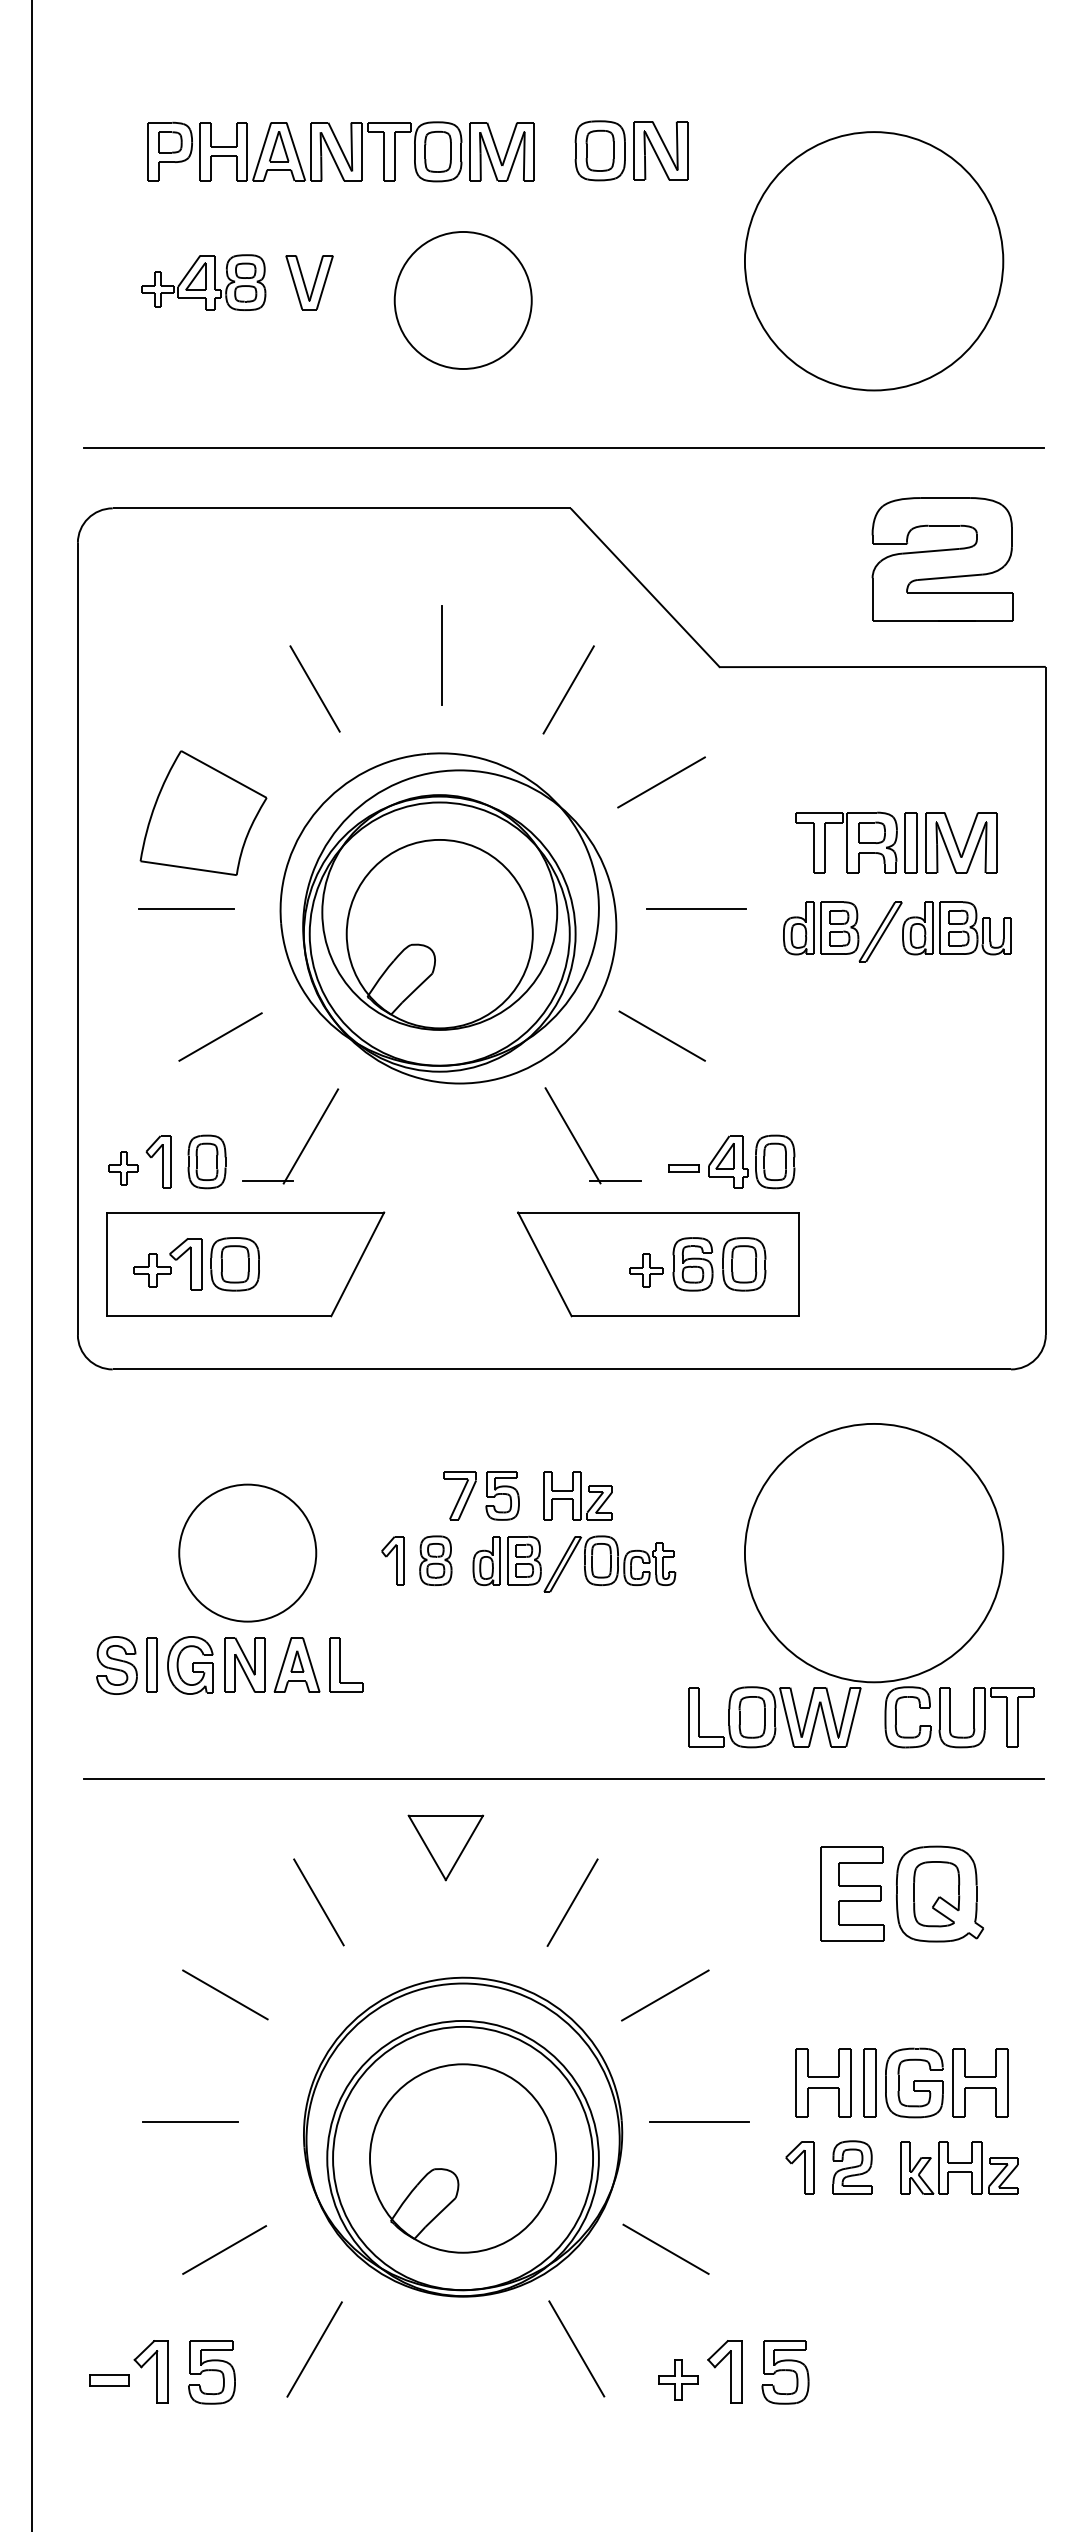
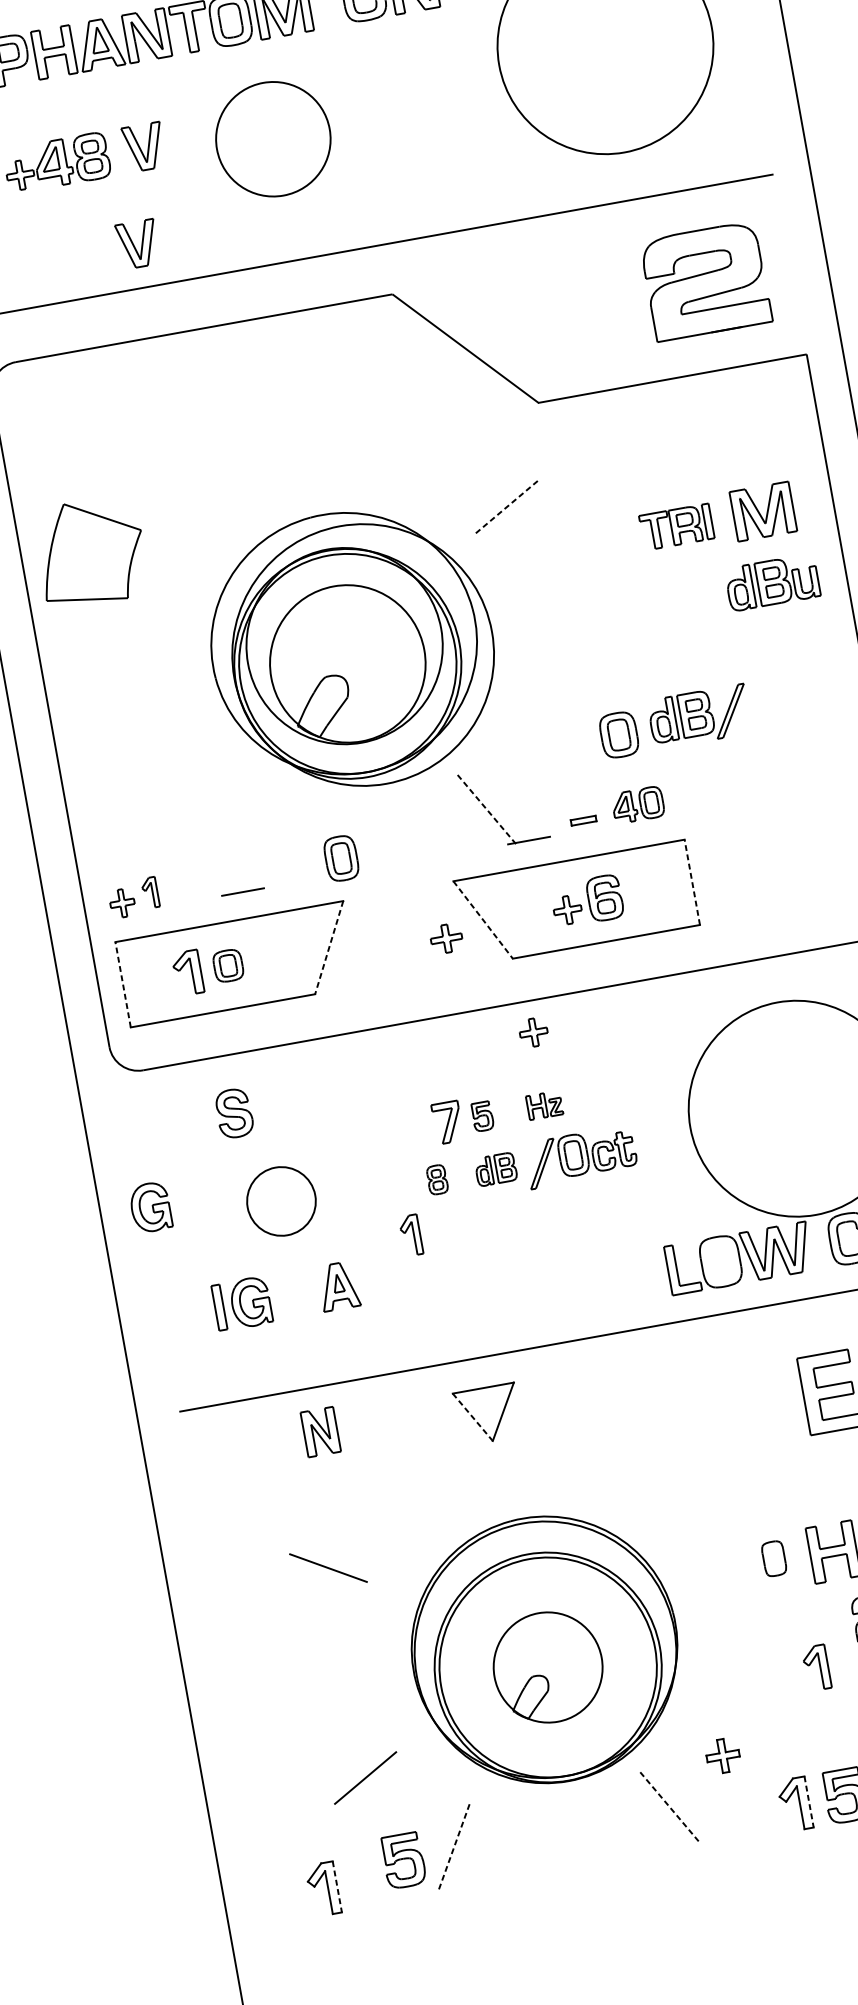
part: (281, 395) -> (137, 244), added
line: (442, 654) -> (308, 433), removed
line: (314, 688) -> (208, 480), removed
line: (568, 689) -> (417, 443), removed
line: (662, 782) -> (508, 506), solid -> dashed
part: (203, 812) -> (91, 551), moved
part: (856, 842) -> (677, 526), size x0.7
line: (186, 909) -> (135, 681), removed
line: (695, 909) -> (554, 605), removed
part: (842, 931) -> (699, 716), moved
line: (661, 1035) -> (545, 714), removed
line: (220, 1036) -> (182, 780), removed
line: (573, 1135) -> (487, 809), solid -> dashed
line: (310, 1136) -> (271, 849), removed
part: (158, 1161) -> (150, 892), size x0.7
part: (206, 1161) -> (340, 858), moved
part: (751, 1161) -> (637, 804), size x0.7
line: (107, 1264) -> (123, 984), solid -> dashed
part: (234, 1264) -> (227, 966), size x0.7
line: (357, 1264) -> (329, 947), solid -> dashed
line: (545, 1264) -> (483, 919), solid -> dashed
part: (744, 1264) -> (619, 735), moved
line: (799, 1264) -> (692, 882), solid -> dashed
part: (152, 1270) -> (446, 938), moved
part: (580, 1407) -> (533, 1032), added
part: (502, 1495) -> (482, 1116), size x0.7
part: (577, 1495) -> (544, 1105), size x0.6
part: (92, 1532) -> (150, 1207), added
circle: (247, 1552) -> (281, 1200), size x0.6
part: (392, 1560) -> (410, 1235), moved
part: (435, 1560) -> (437, 1179), size x0.7
part: (506, 1560) -> (495, 1169), size x0.7
part: (244, 1664) -> (320, 1431), moved
part: (346, 1664) -> (379, 1278), removed
part: (116, 1665) -> (234, 1113), moved
part: (751, 1717) -> (773, 1559), moved
line: (427, 1848) -> (473, 1417), solid -> dashed
line: (318, 1902) -> (391, 1478), removed
line: (572, 1902) -> (600, 1440), removed
line: (665, 1995) -> (690, 1503), removed
line: (190, 2122) -> (318, 1678), removed
line: (699, 2122) -> (737, 1602), removed
part: (462, 2158) -> (547, 1667), size x0.7
part: (799, 2167) -> (816, 1667), moved
line: (665, 2248) -> (728, 1711), removed
line: (576, 2348) -> (669, 1806), solid -> dashed
line: (314, 2349) -> (454, 1846), solid -> dashed
line: (168, 2372) -> (337, 1887), solid -> dashed
part: (211, 2372) -> (403, 1860), moved
line: (741, 2372) -> (808, 1802), solid -> dashed
part: (678, 2379) -> (723, 1755), moved
part: (109, 2380) -> (290, 1902), removed

